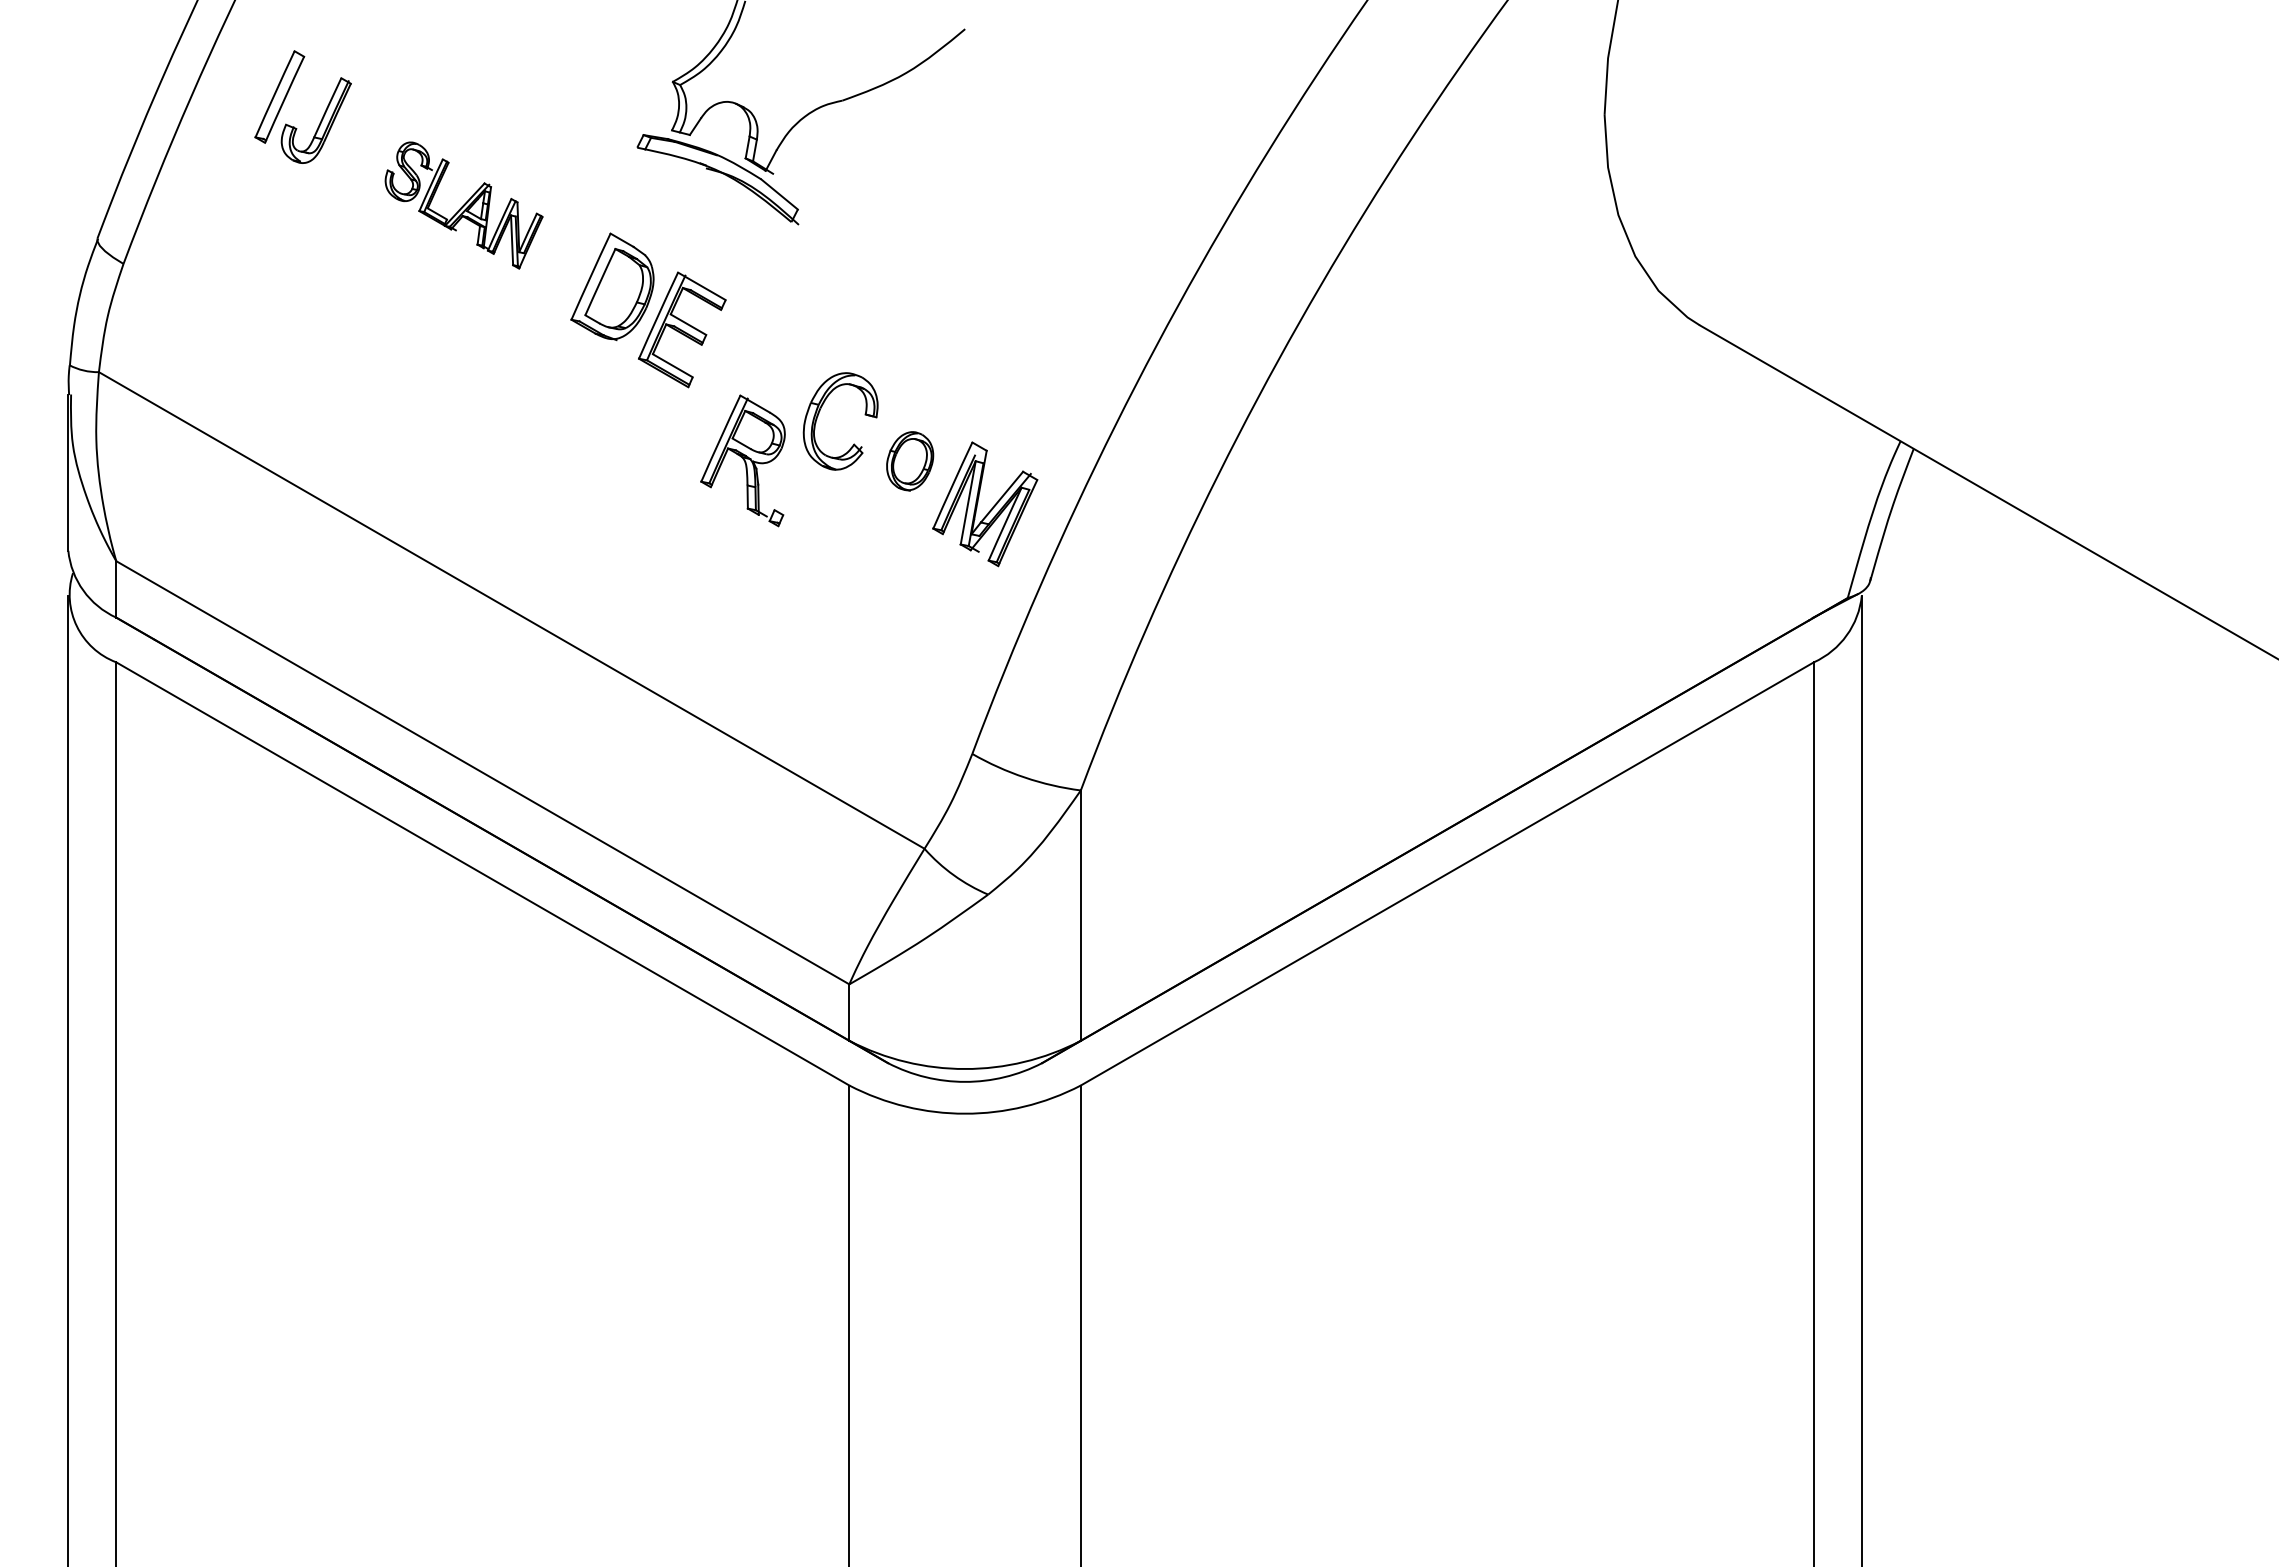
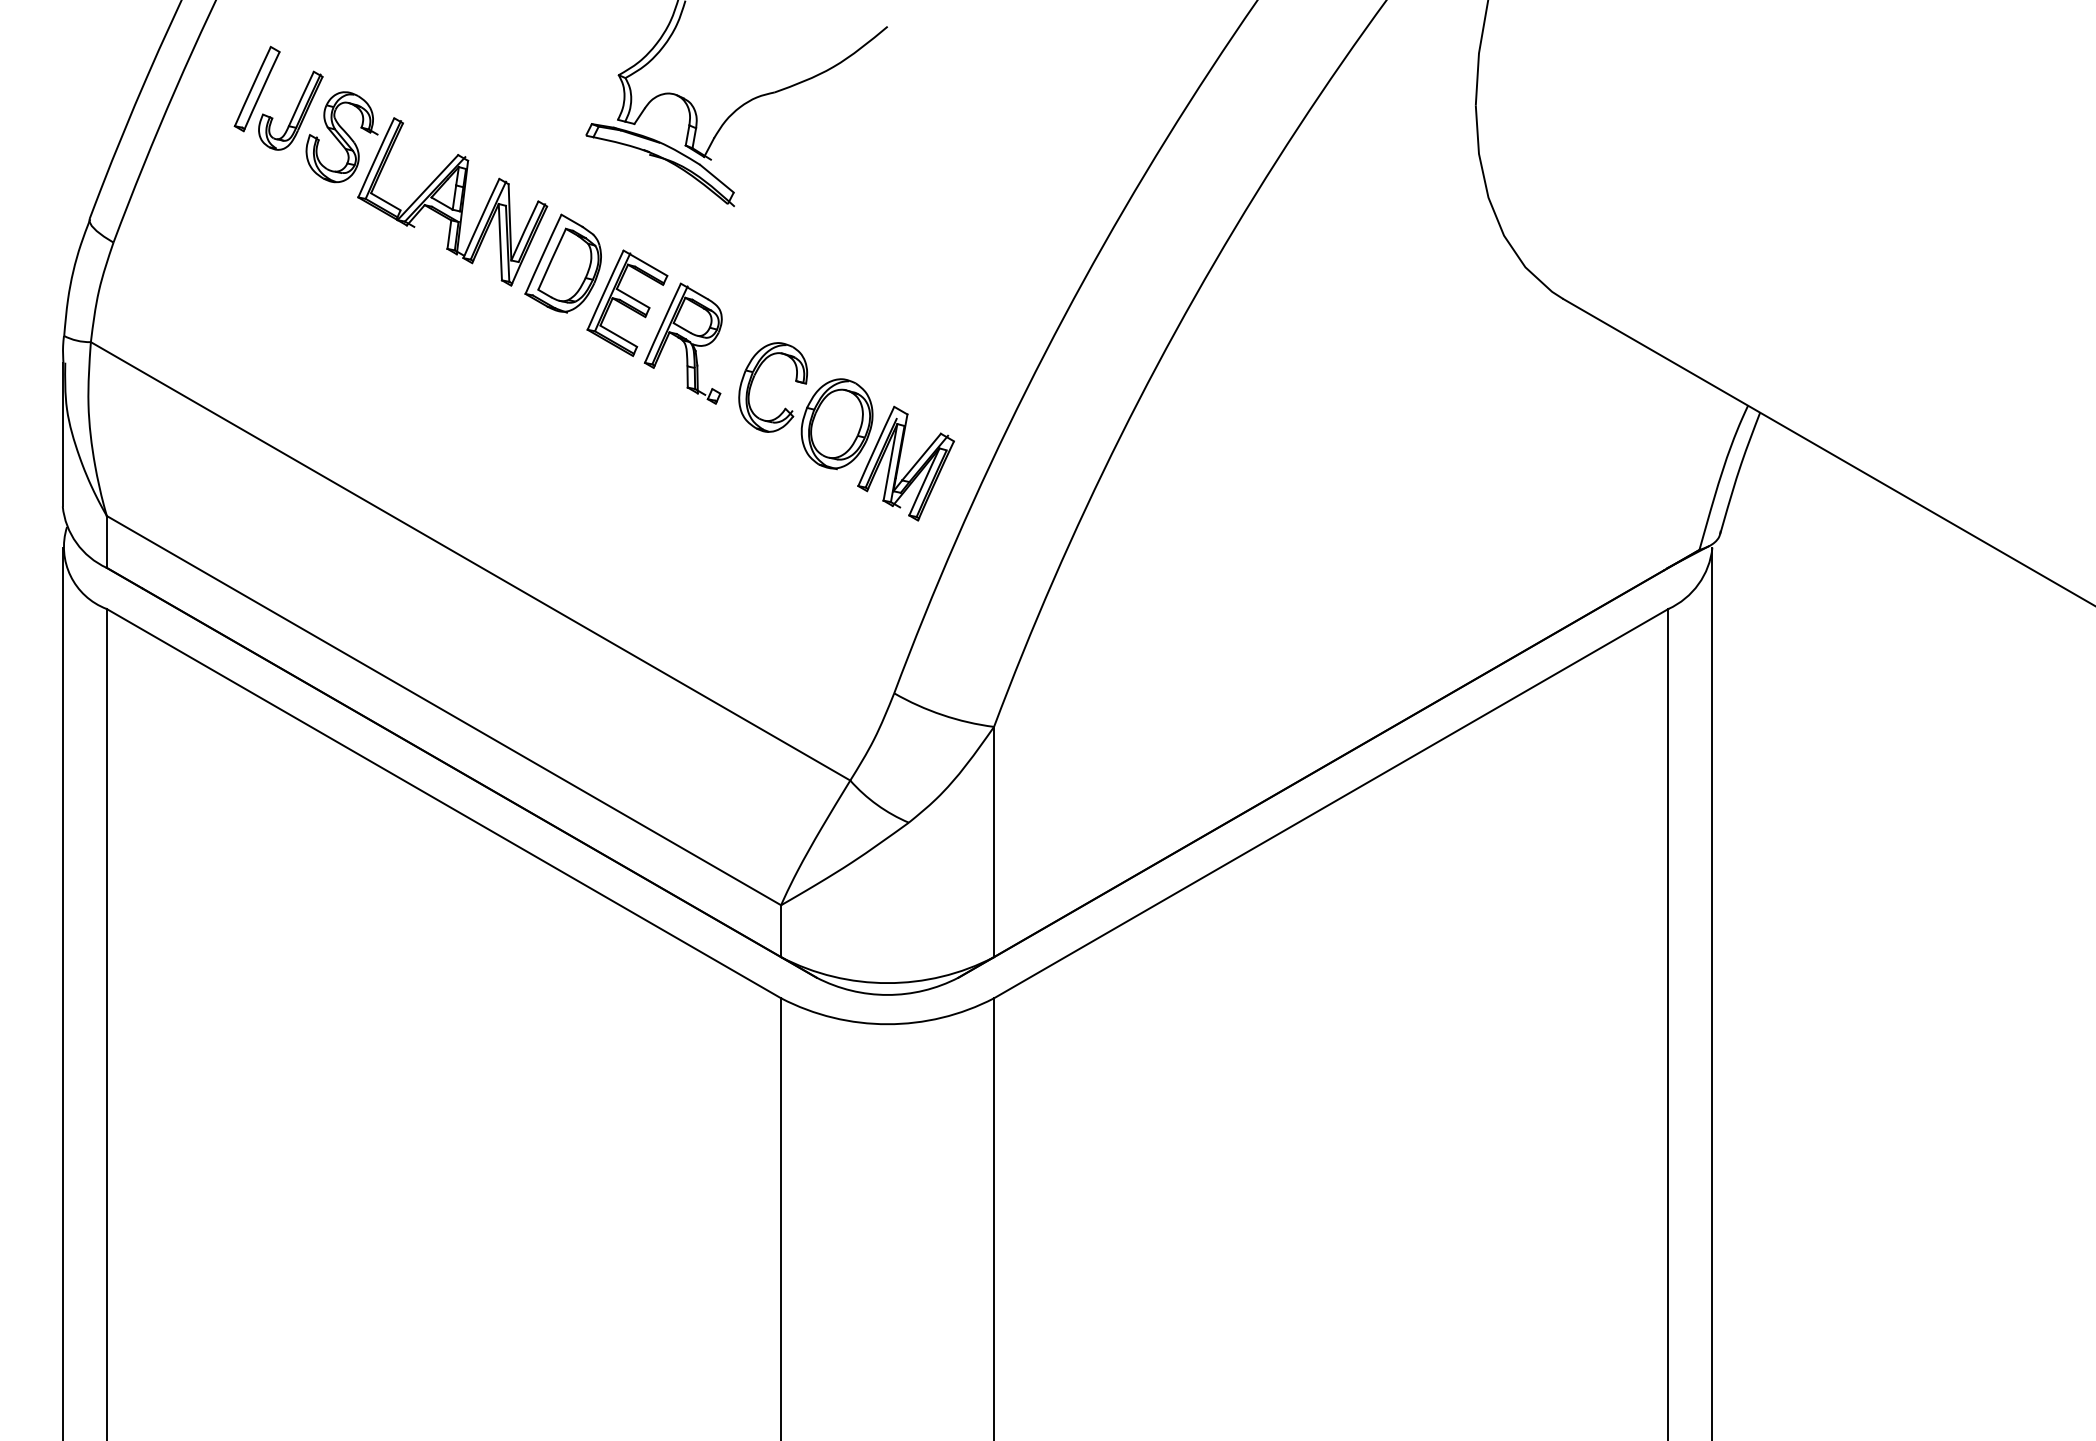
part: (463, 205) -> (426, 188), size x1.67
part: (742, 460) -> (682, 343), moved
part: (909, 461) -> (836, 424), size x1.67

